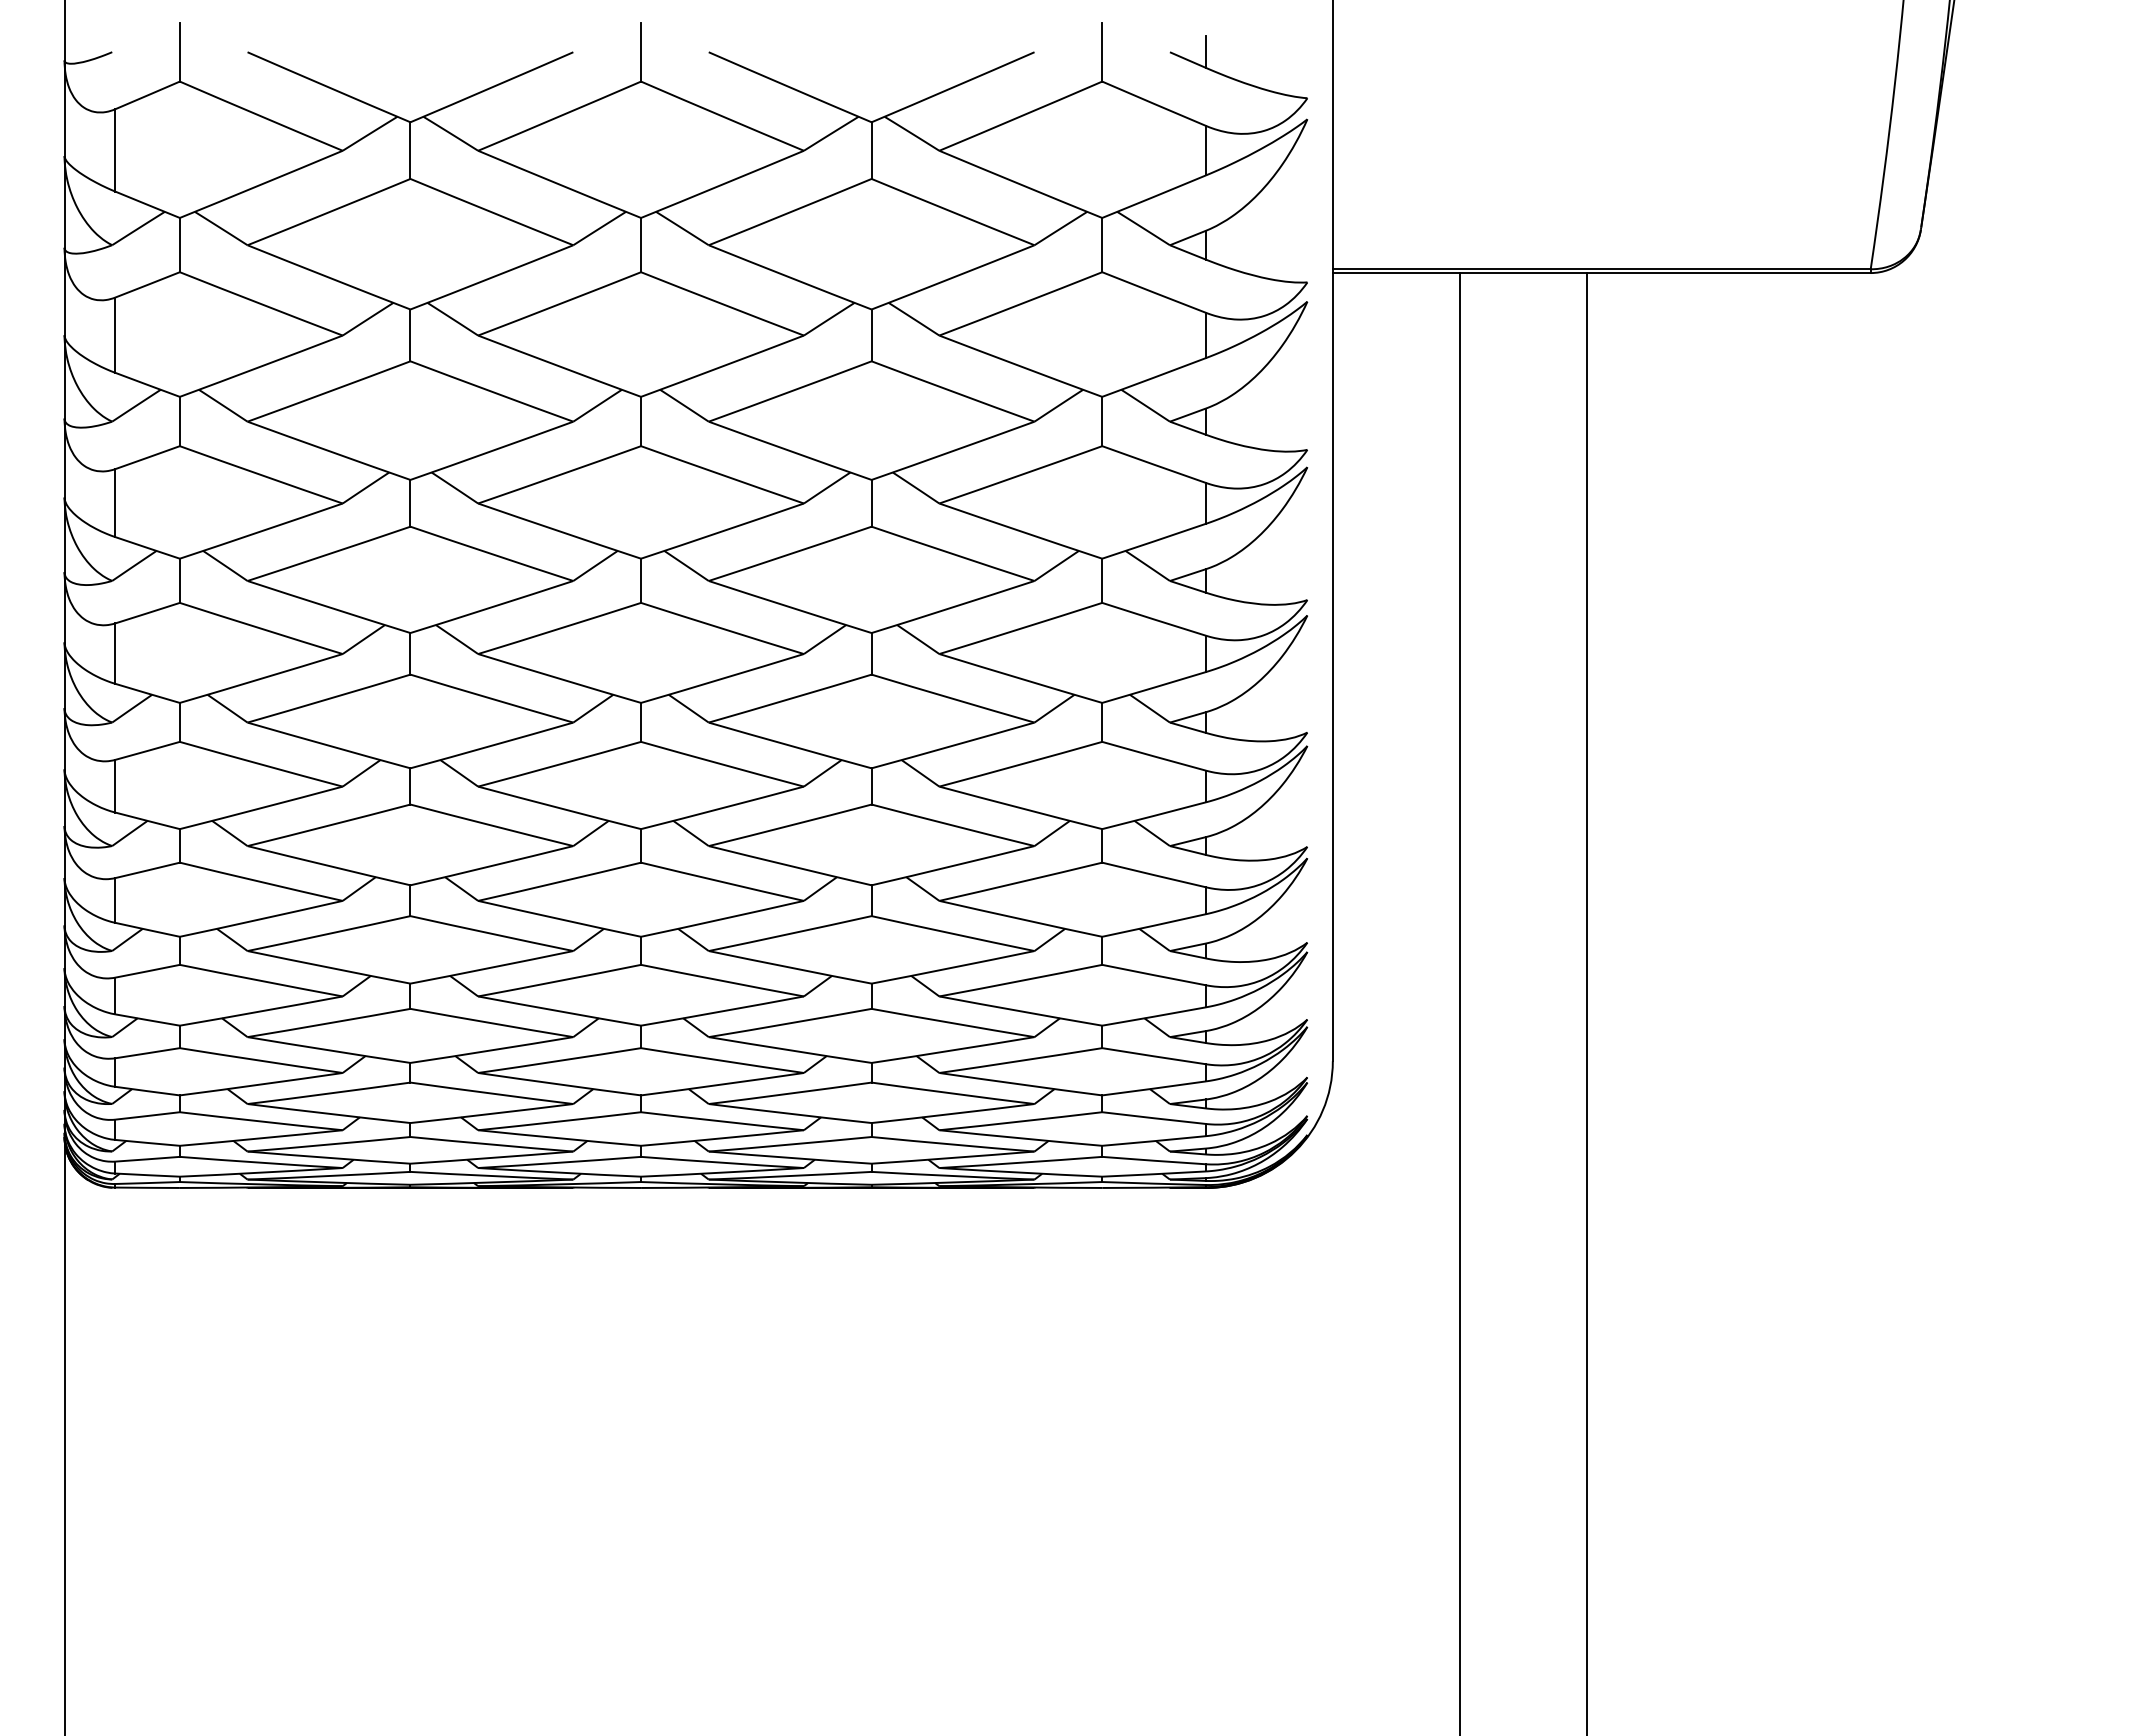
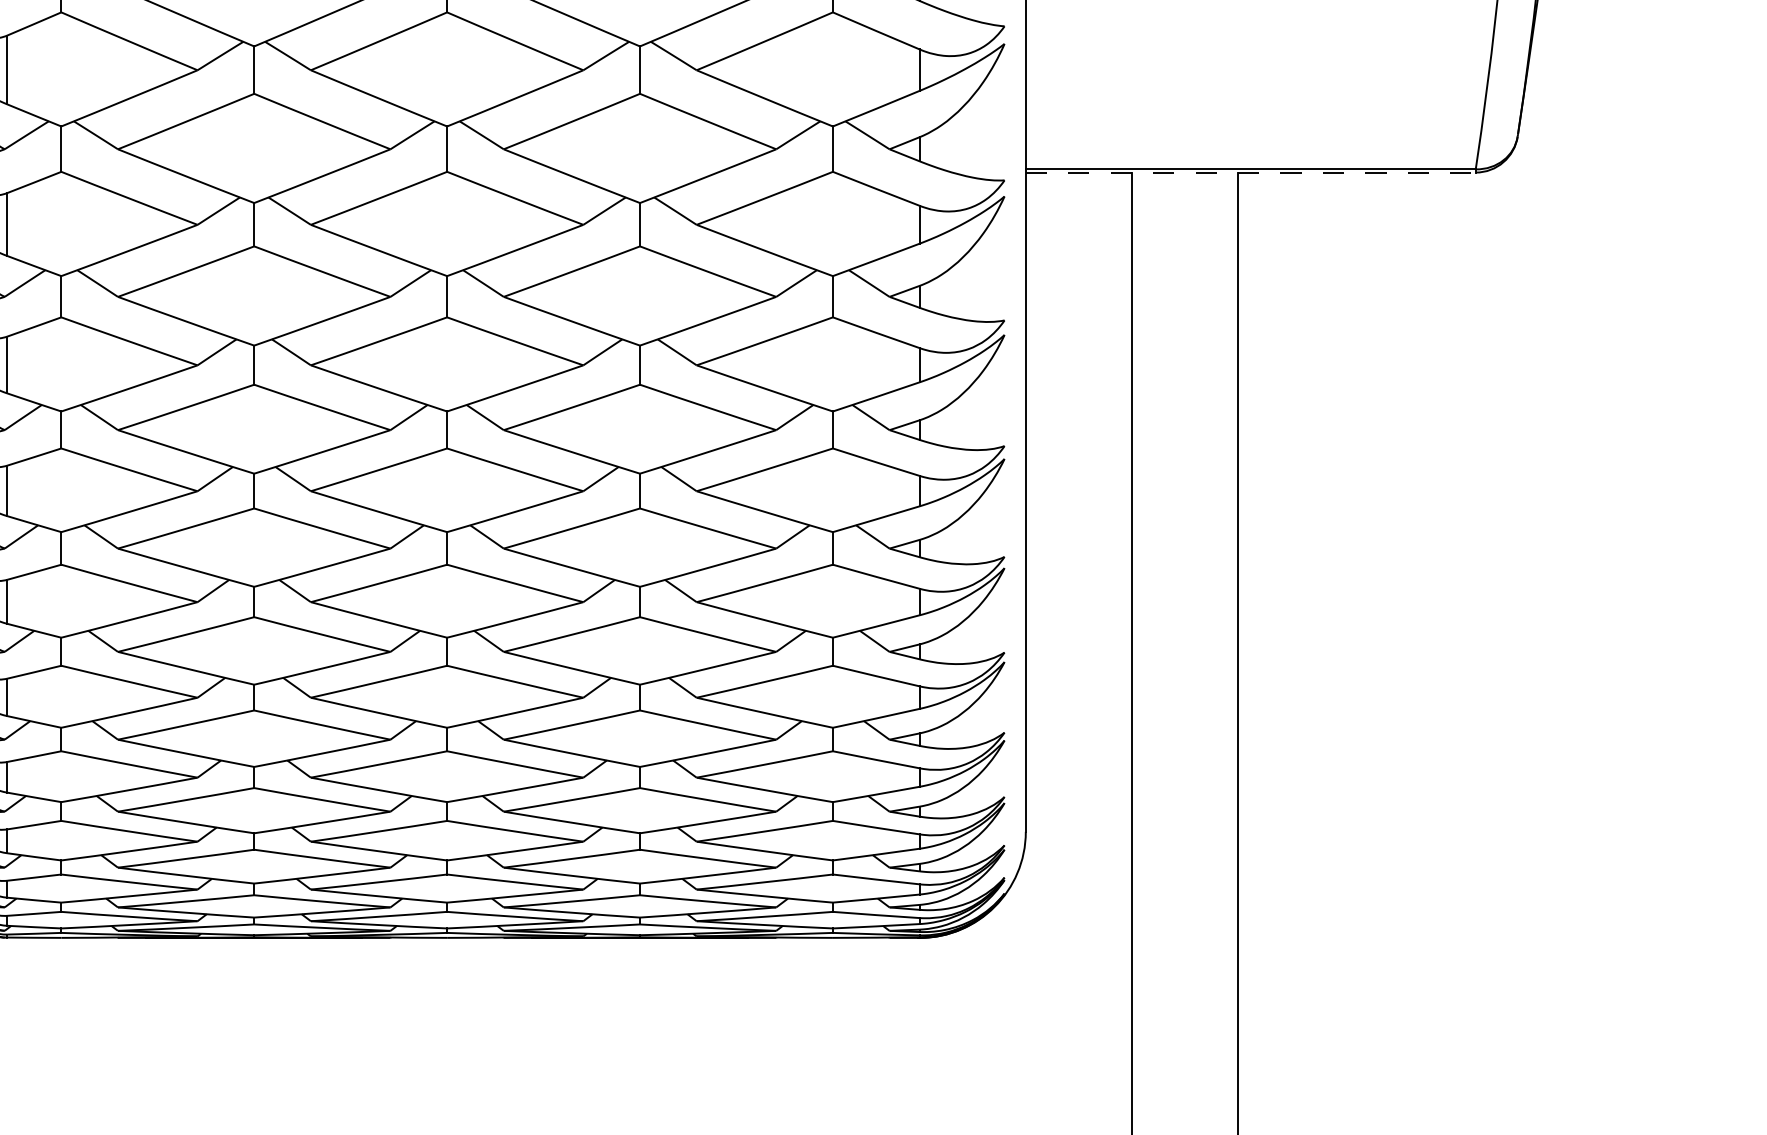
line: (1601, 273) -> (1250, 172), solid -> dashed

